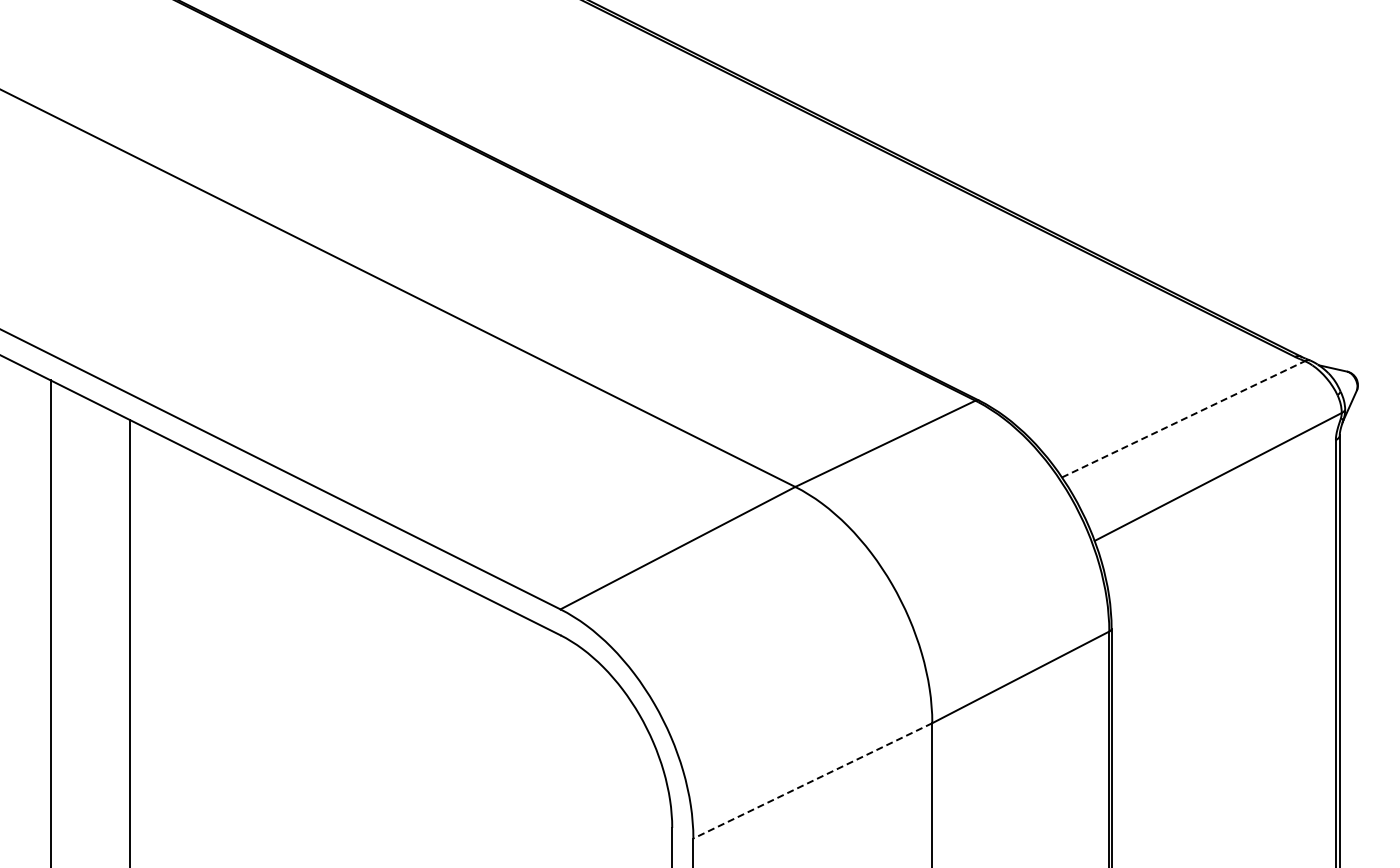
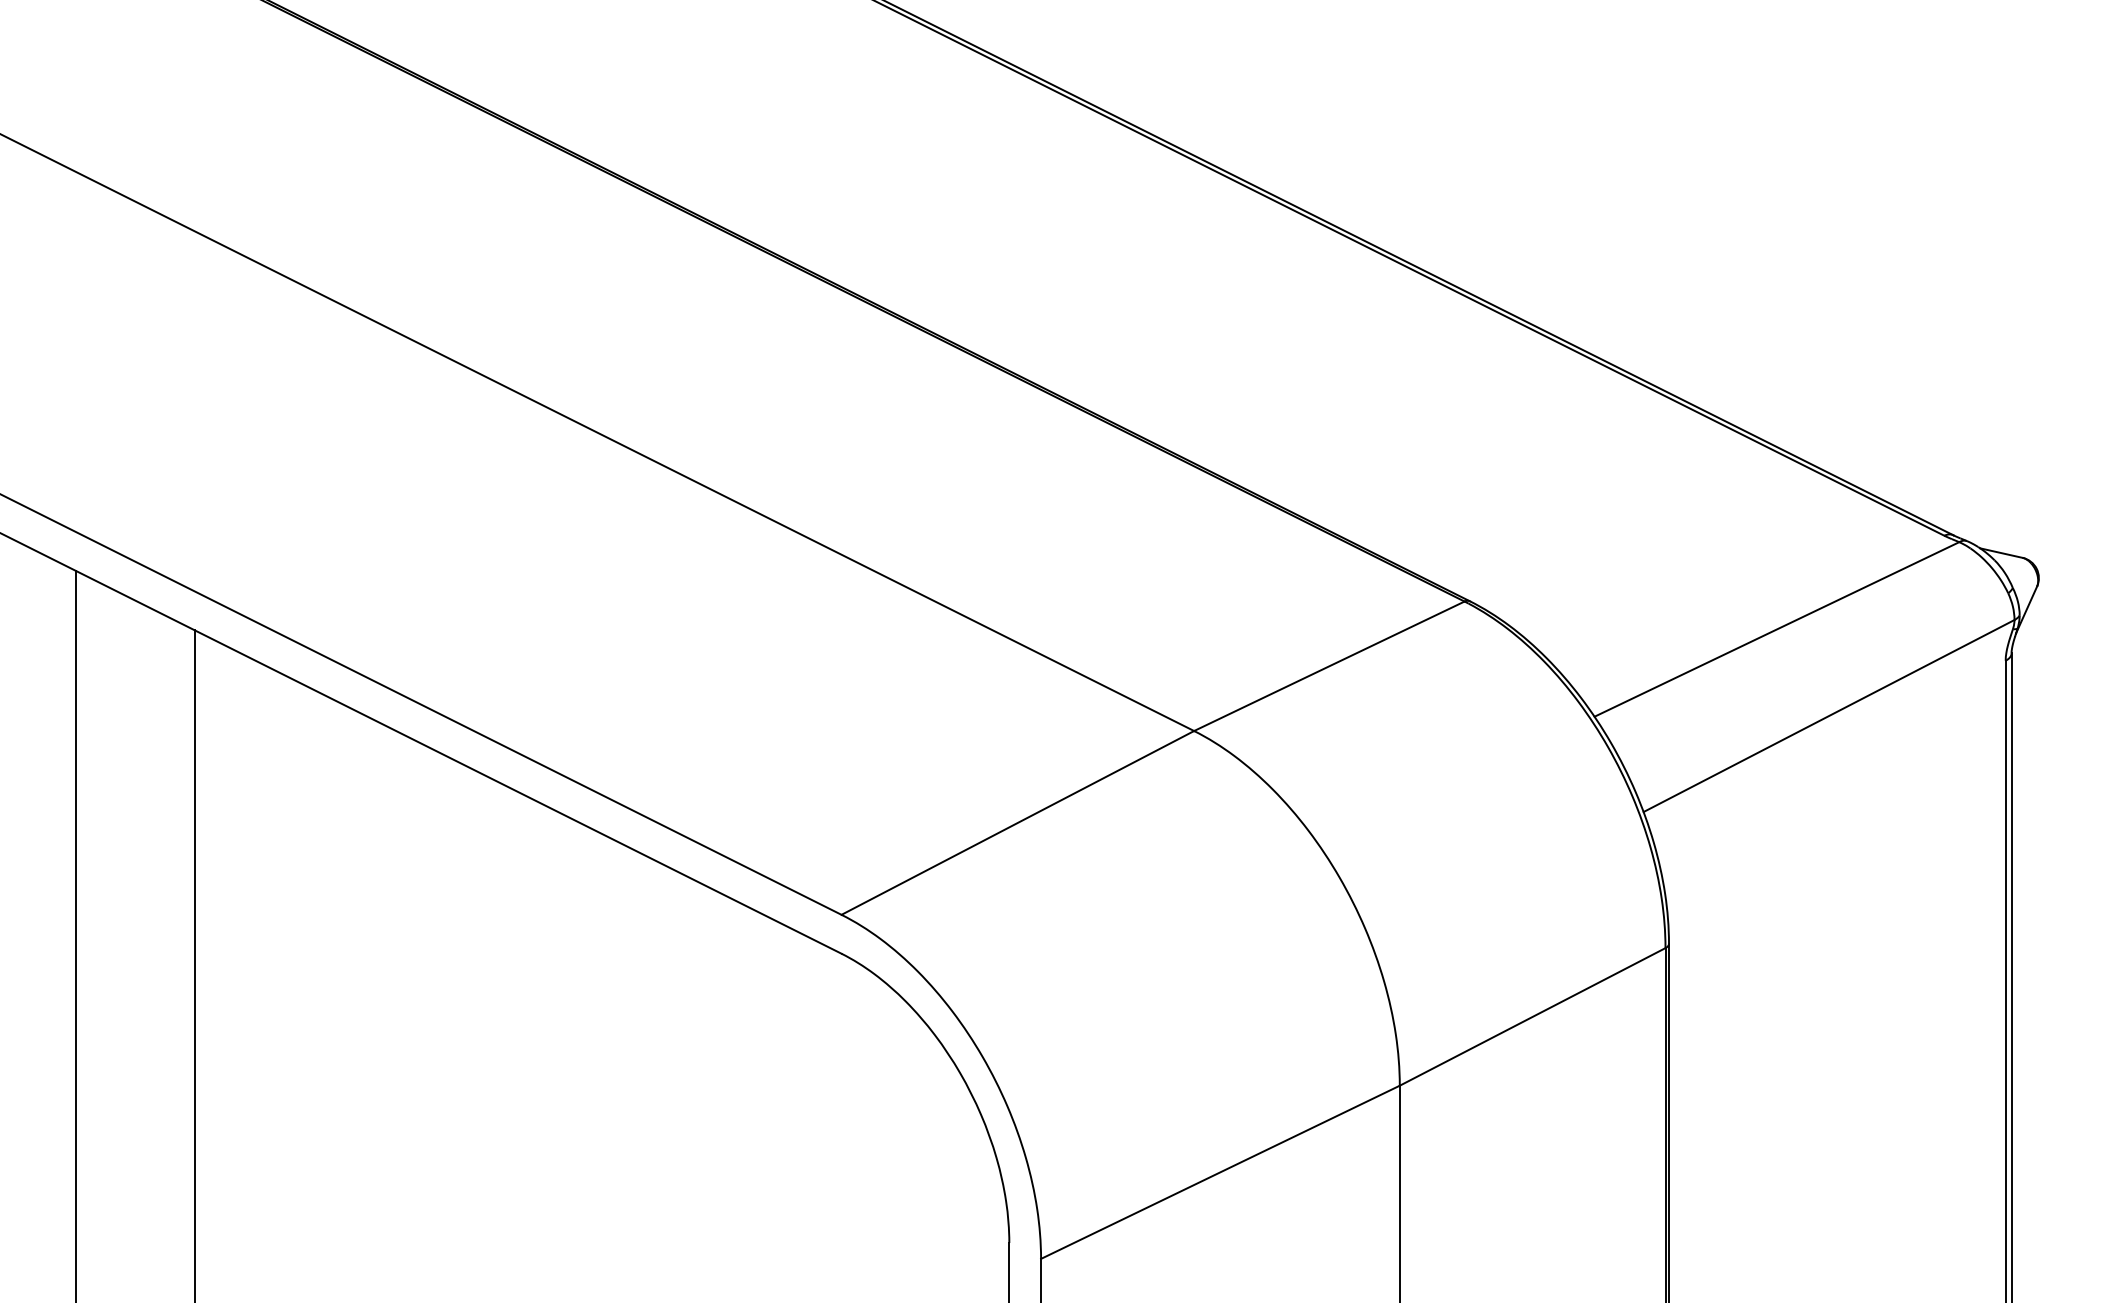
line: (1183, 419) -> (1776, 629), dashed -> solid
line: (812, 780) -> (1219, 1171), dashed -> solid

